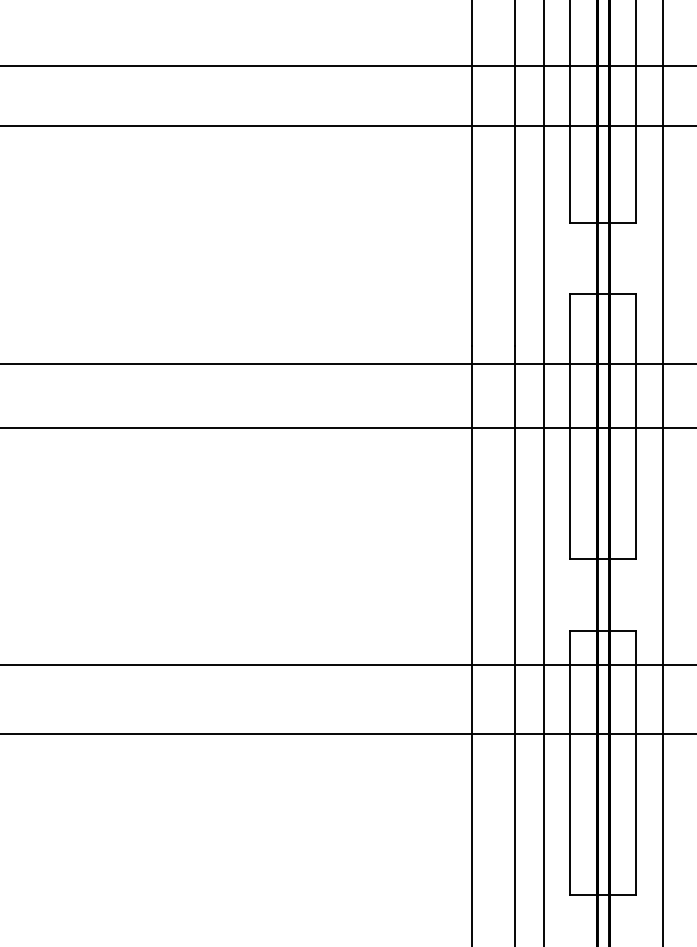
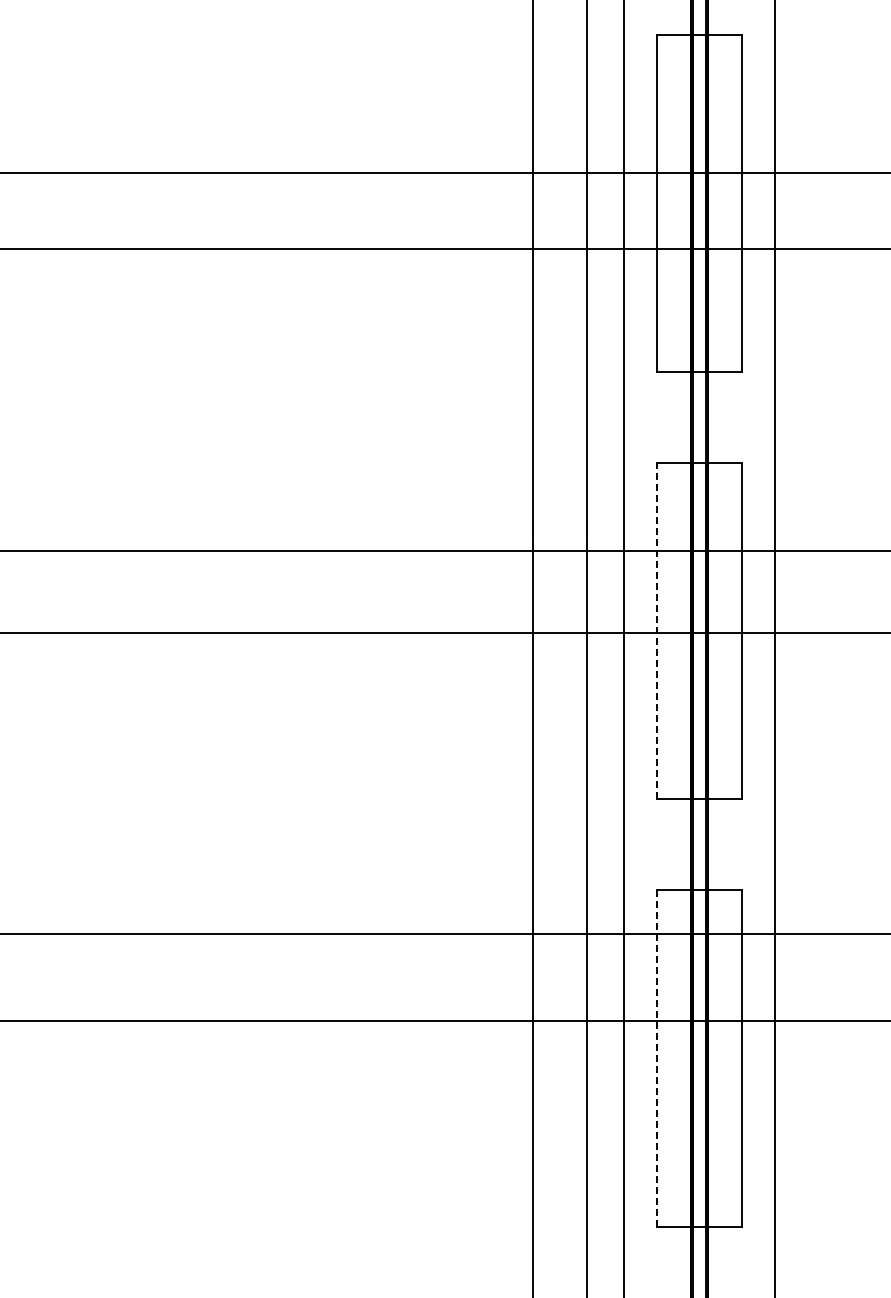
line: (570, 426) -> (657, 630), solid -> dashed
line: (570, 762) -> (657, 1057), solid -> dashed

